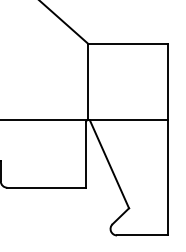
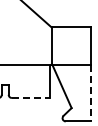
line: (167, 178) -> (90, 93), solid -> dashed
line: (47, 188) -> (31, 98), solid -> dashed

